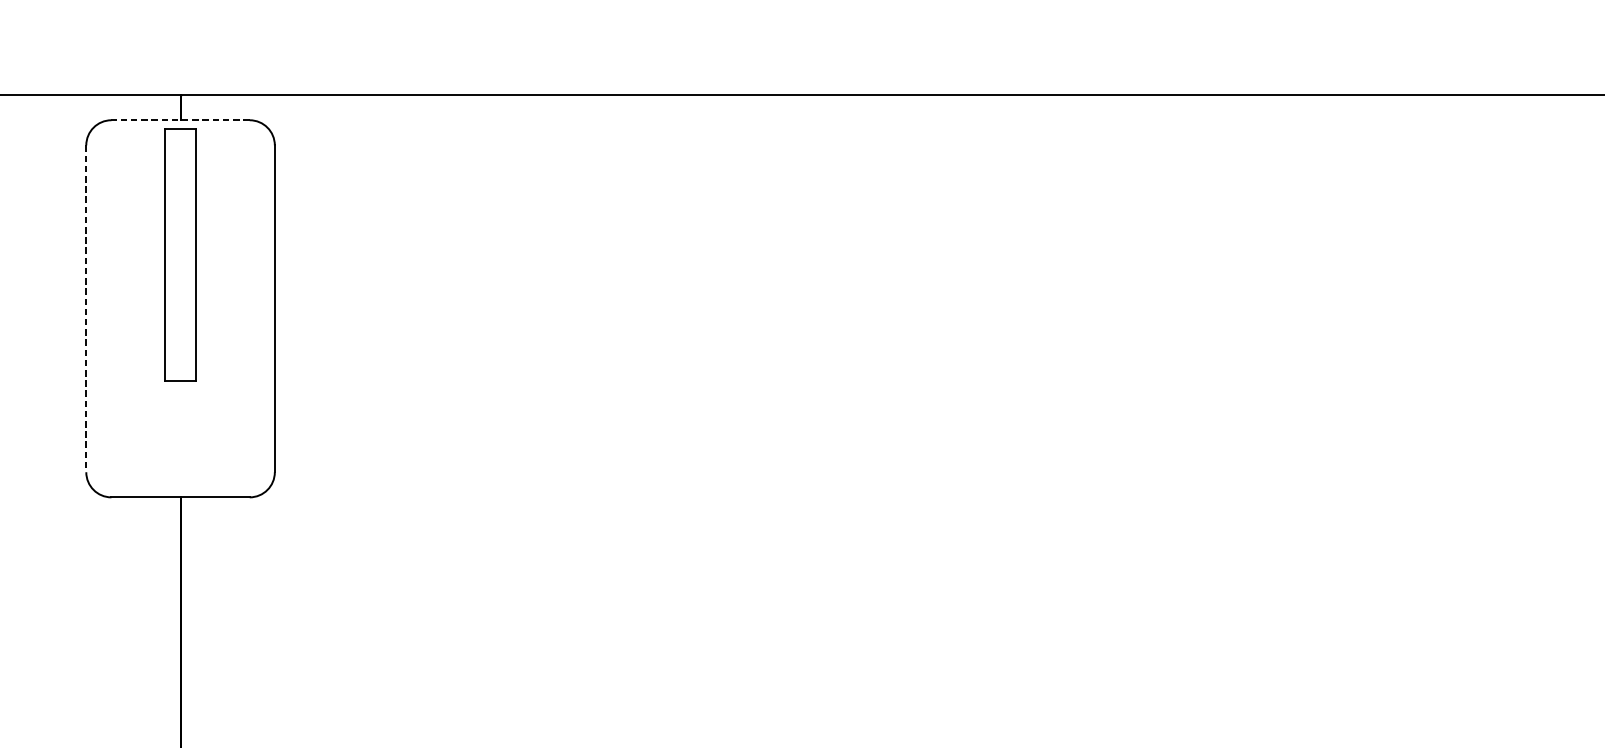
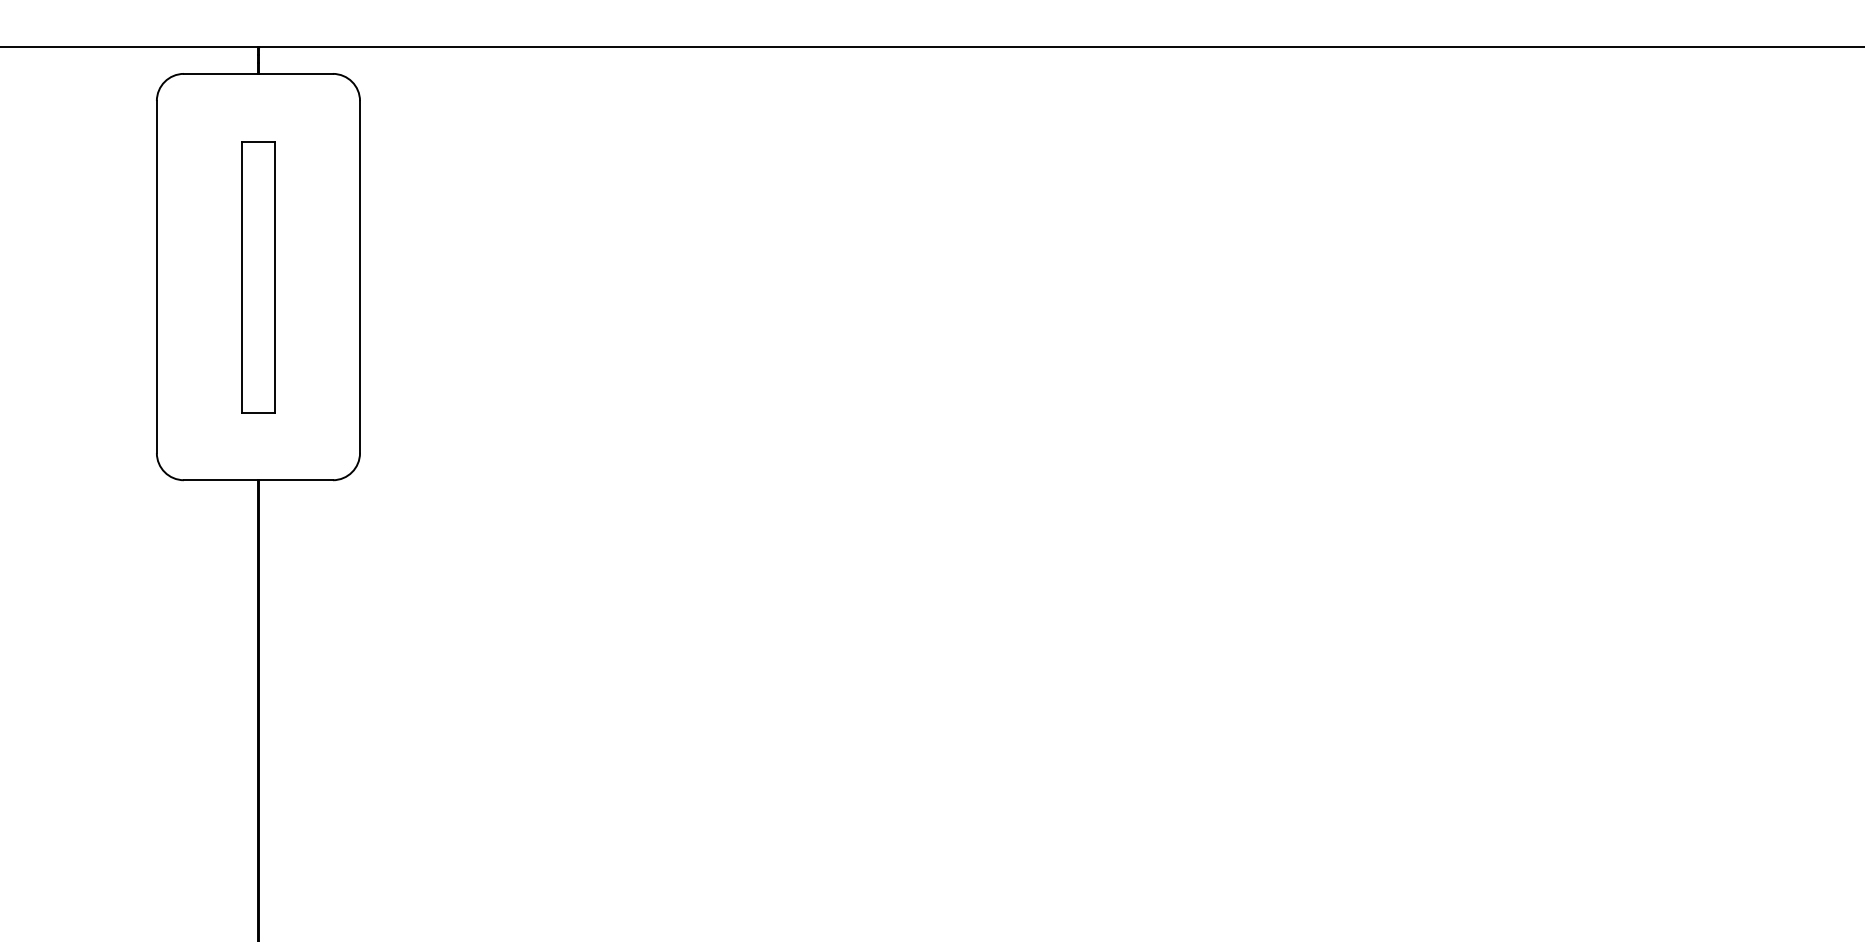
line: (179, 119) -> (257, 73), dashed -> solid
part: (180, 255) -> (258, 277), moved
line: (85, 309) -> (156, 277), dashed -> solid

